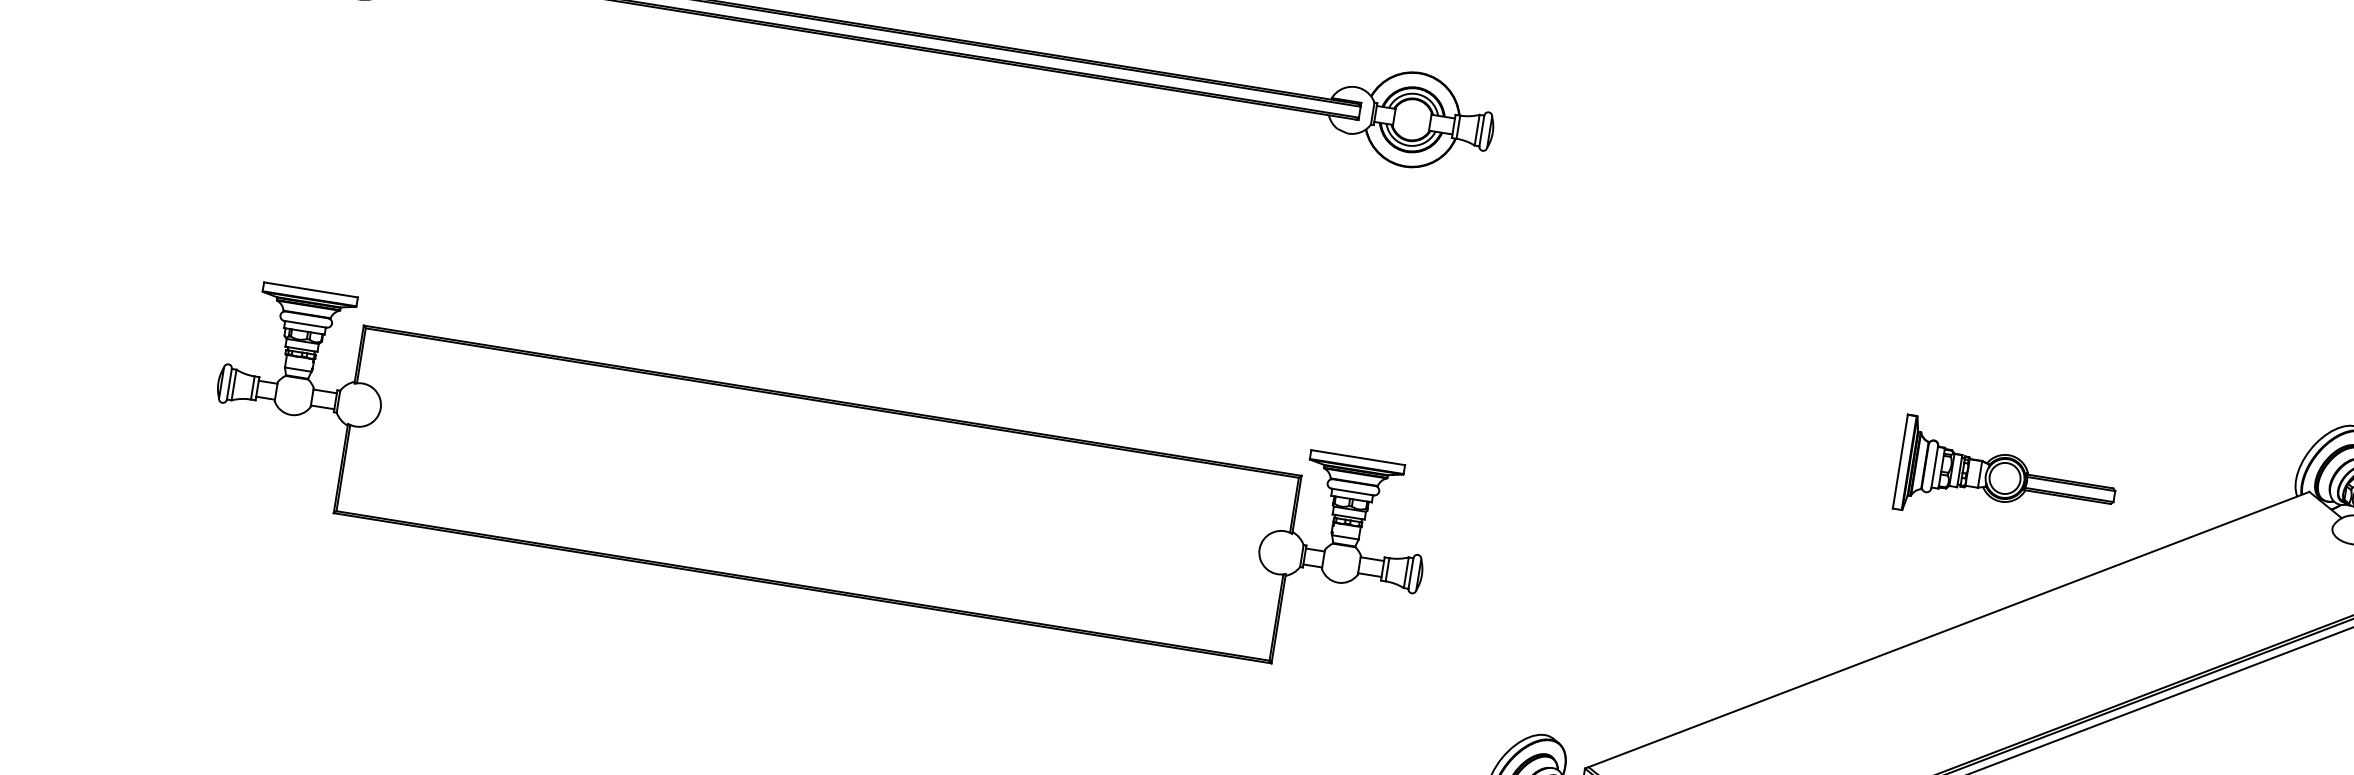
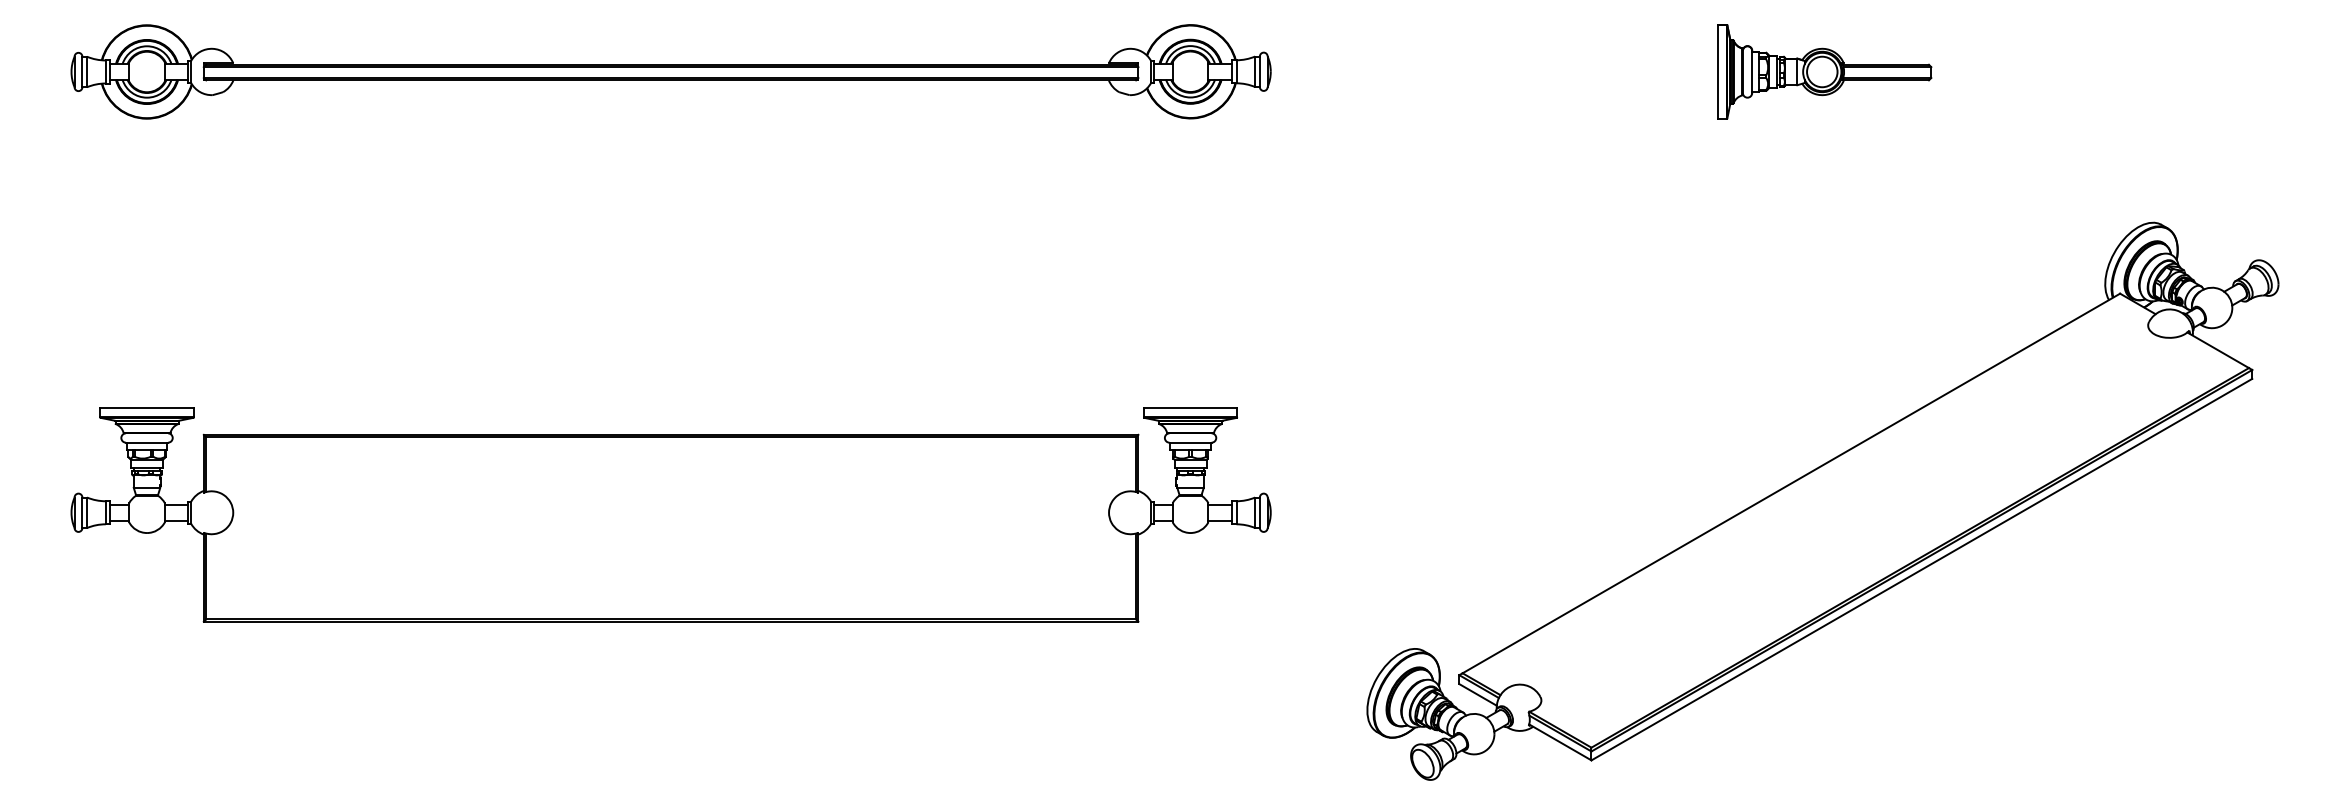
part: (2007, 478) -> (1824, 71), moved

